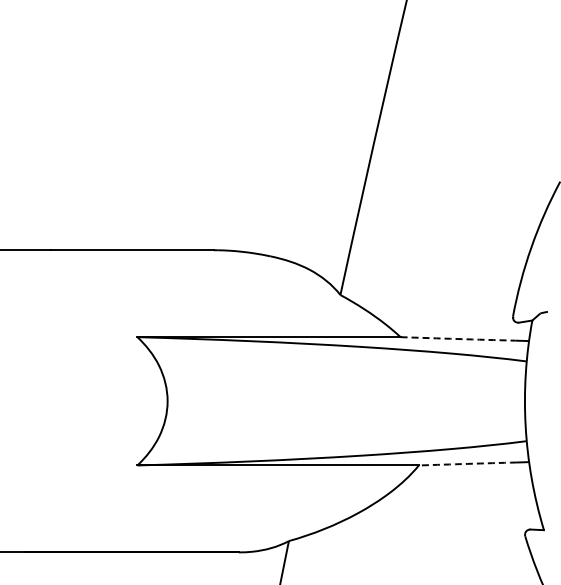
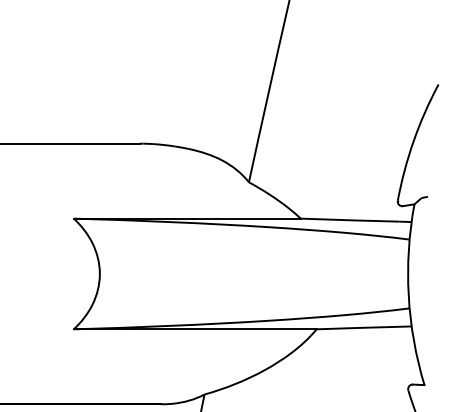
arc: (457, 339) -> (349, 220), dashed -> solid
arc: (467, 463) -> (358, 327), dashed -> solid

